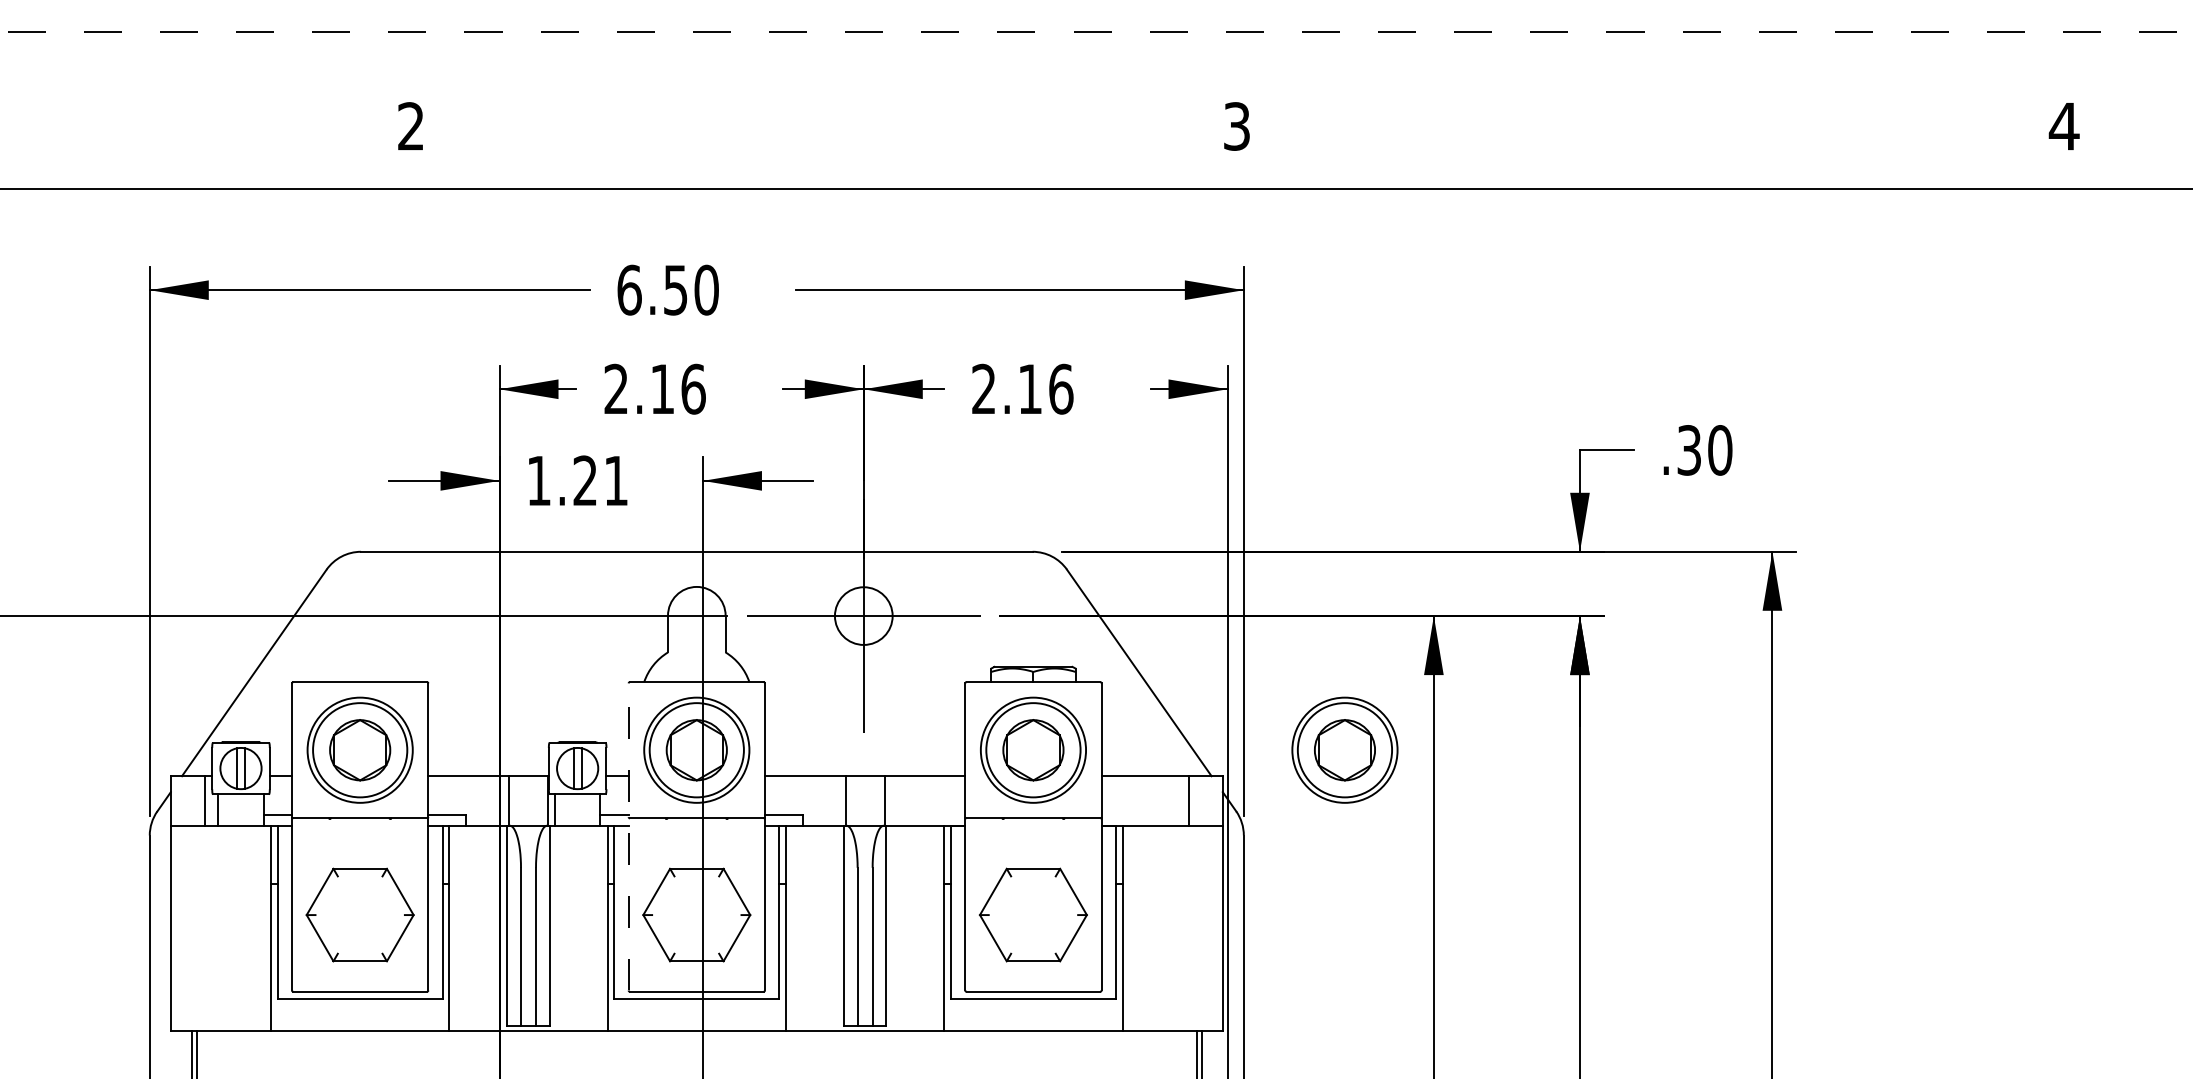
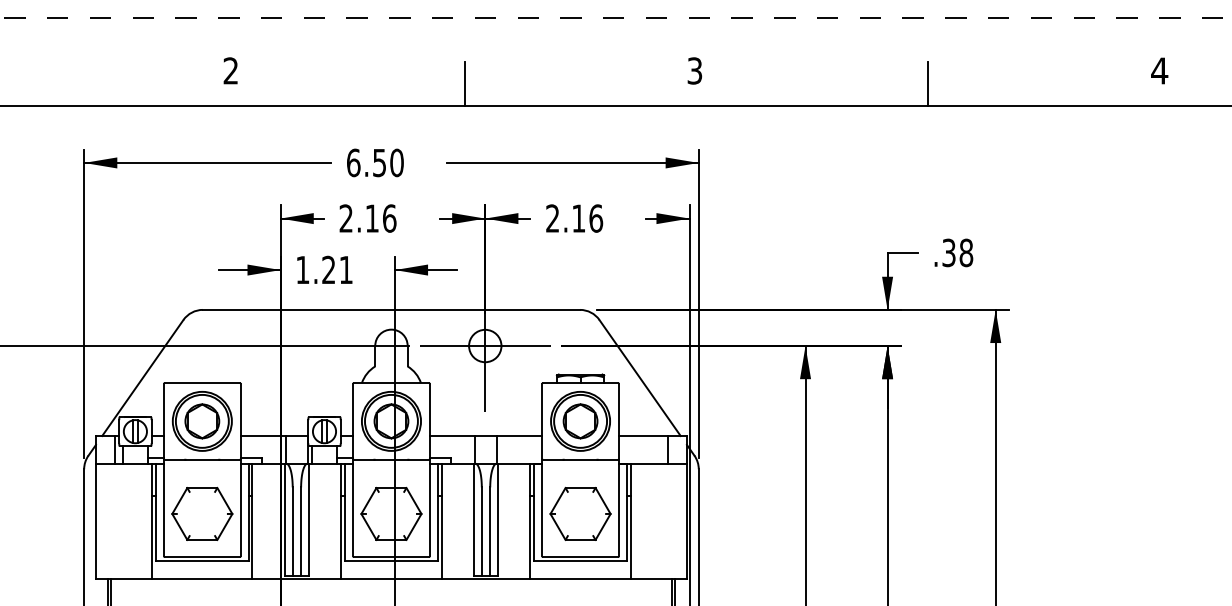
line: (826, 150) -> (464, 84), added
line: (1652, 150) -> (928, 84), added
text: (1720, 449) -> (966, 252), .30 -> .38
part: (1344, 750) -> (755, 421), removed
line: (629, 835) -> (353, 469), dashed -> solid

